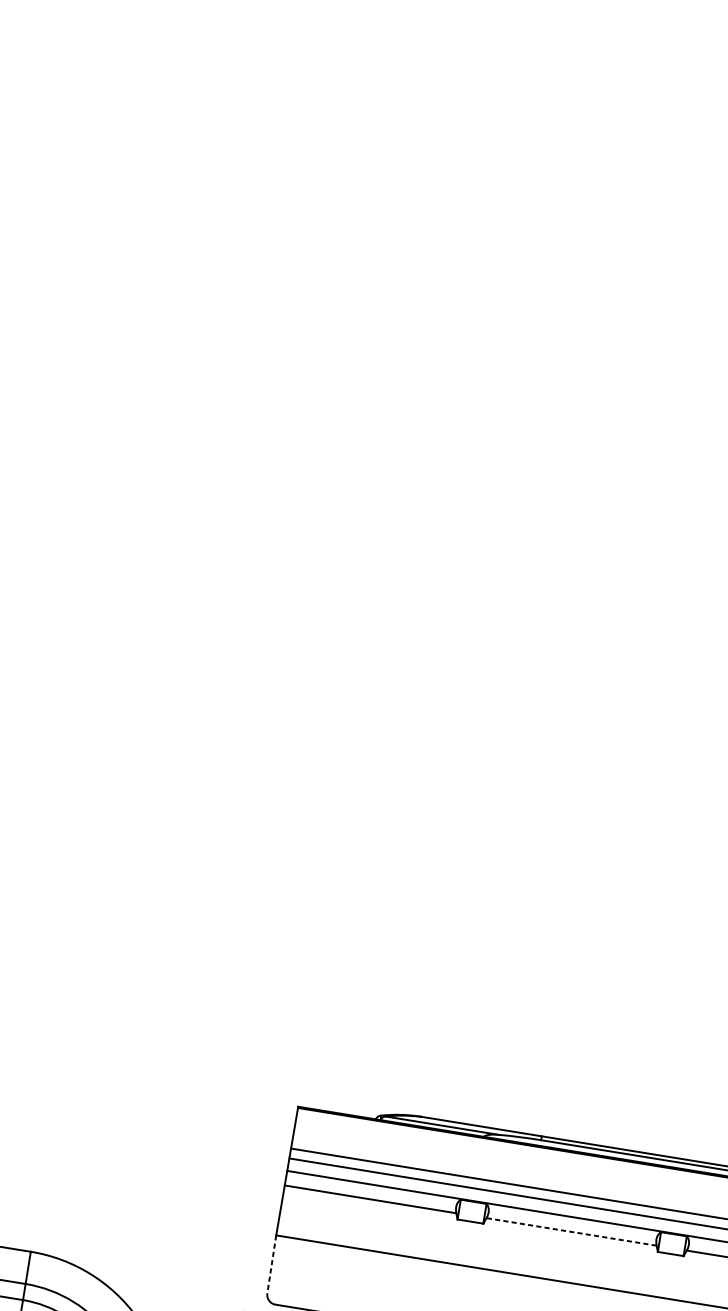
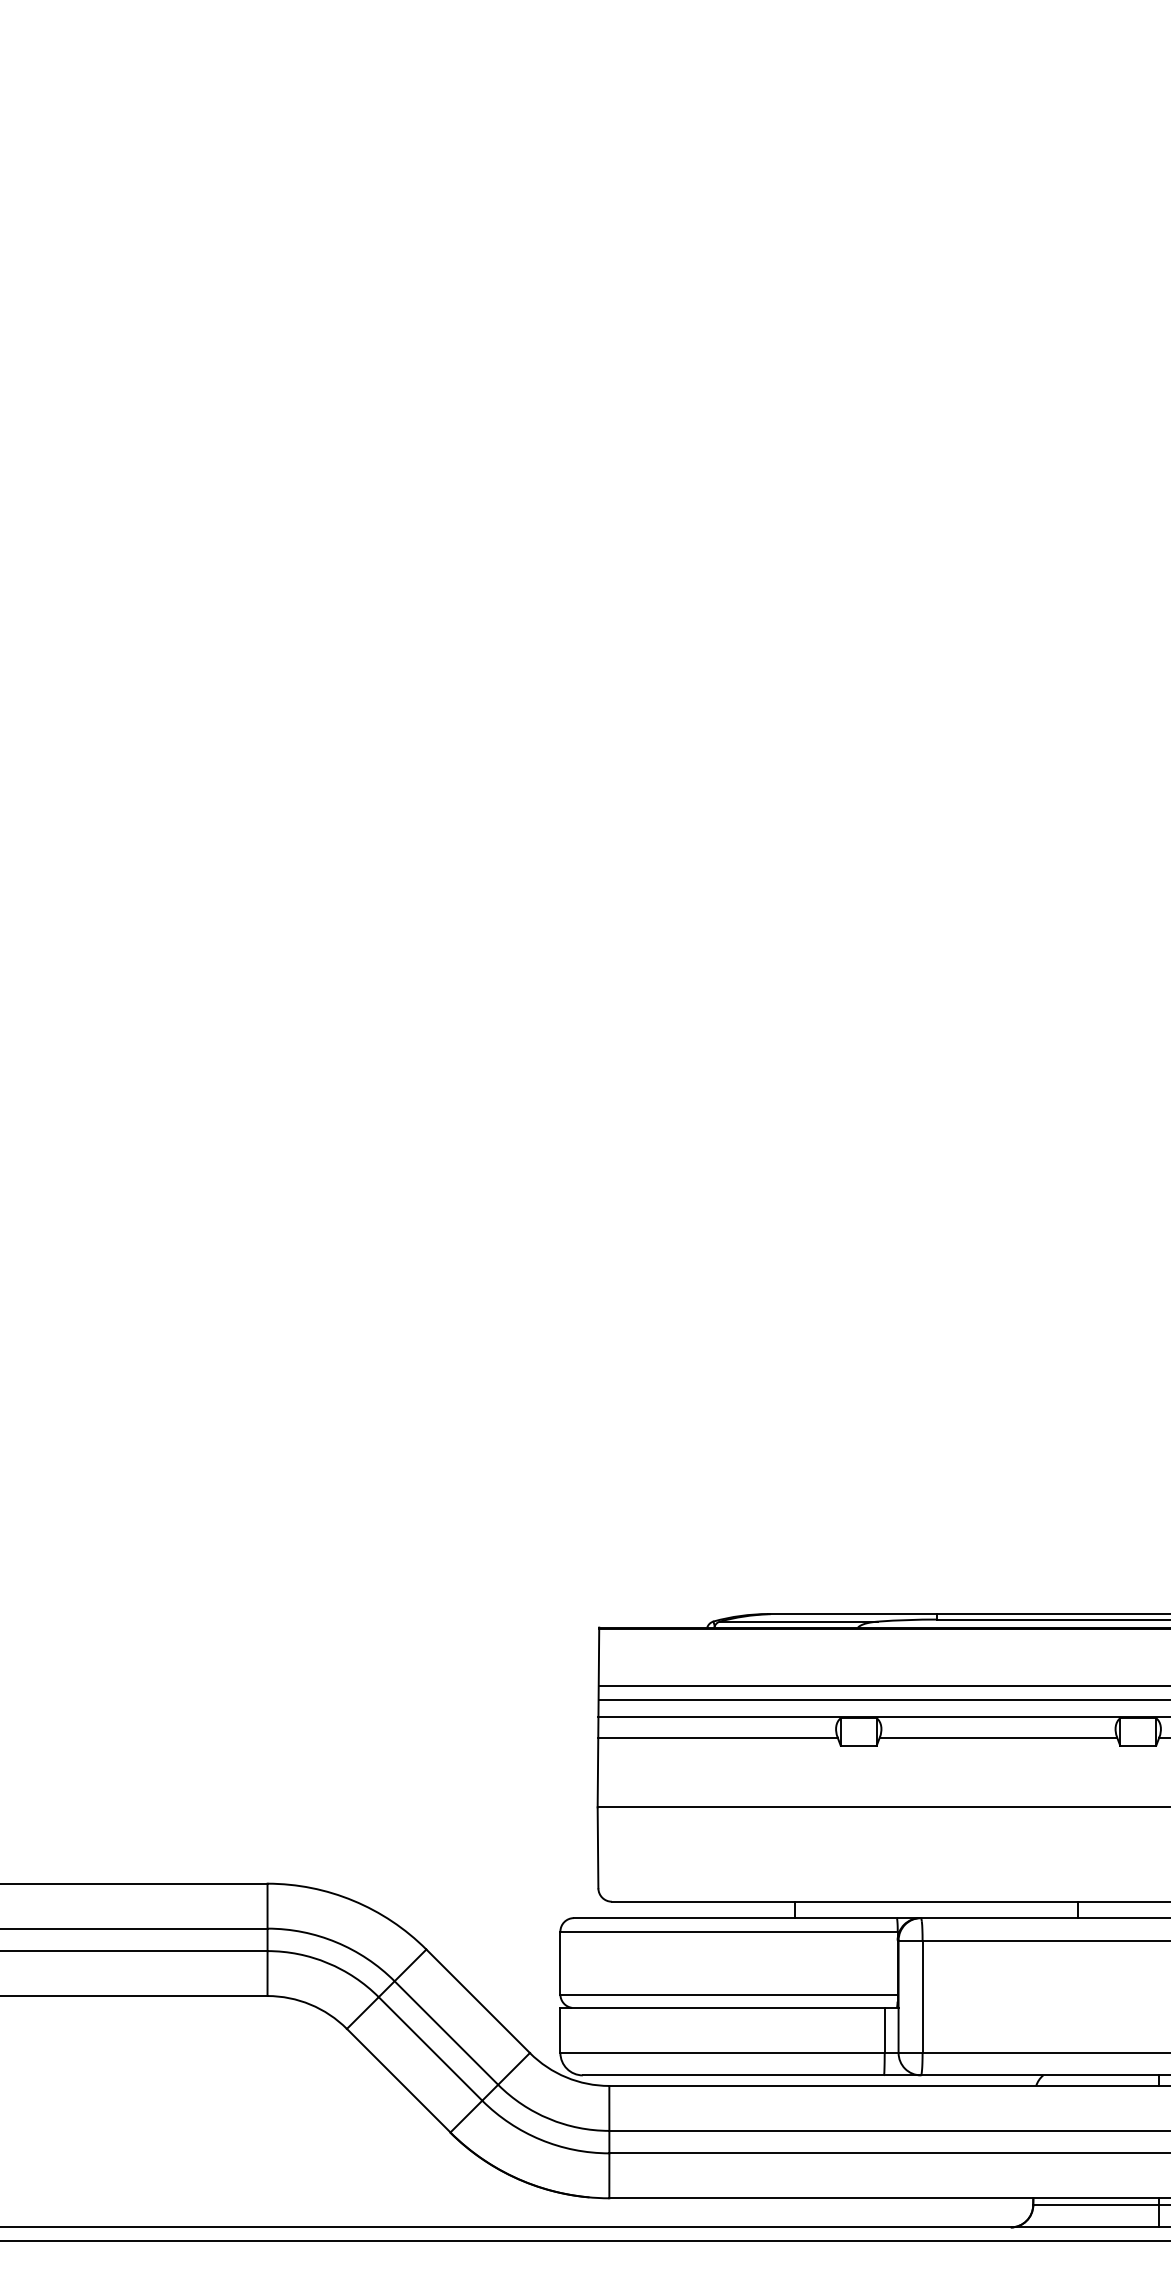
line: (571, 1231) -> (998, 1737), dashed -> solid
line: (272, 1264) -> (598, 1848), dashed -> solid

